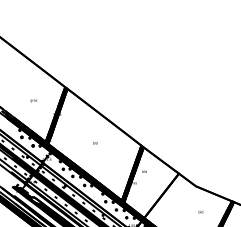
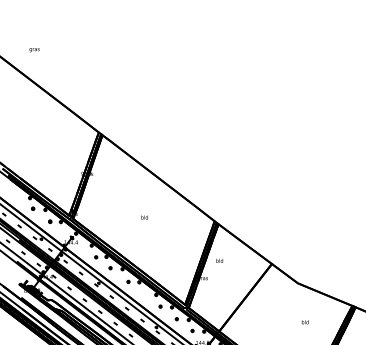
text: (33, 100) -> (34, 49), moved

